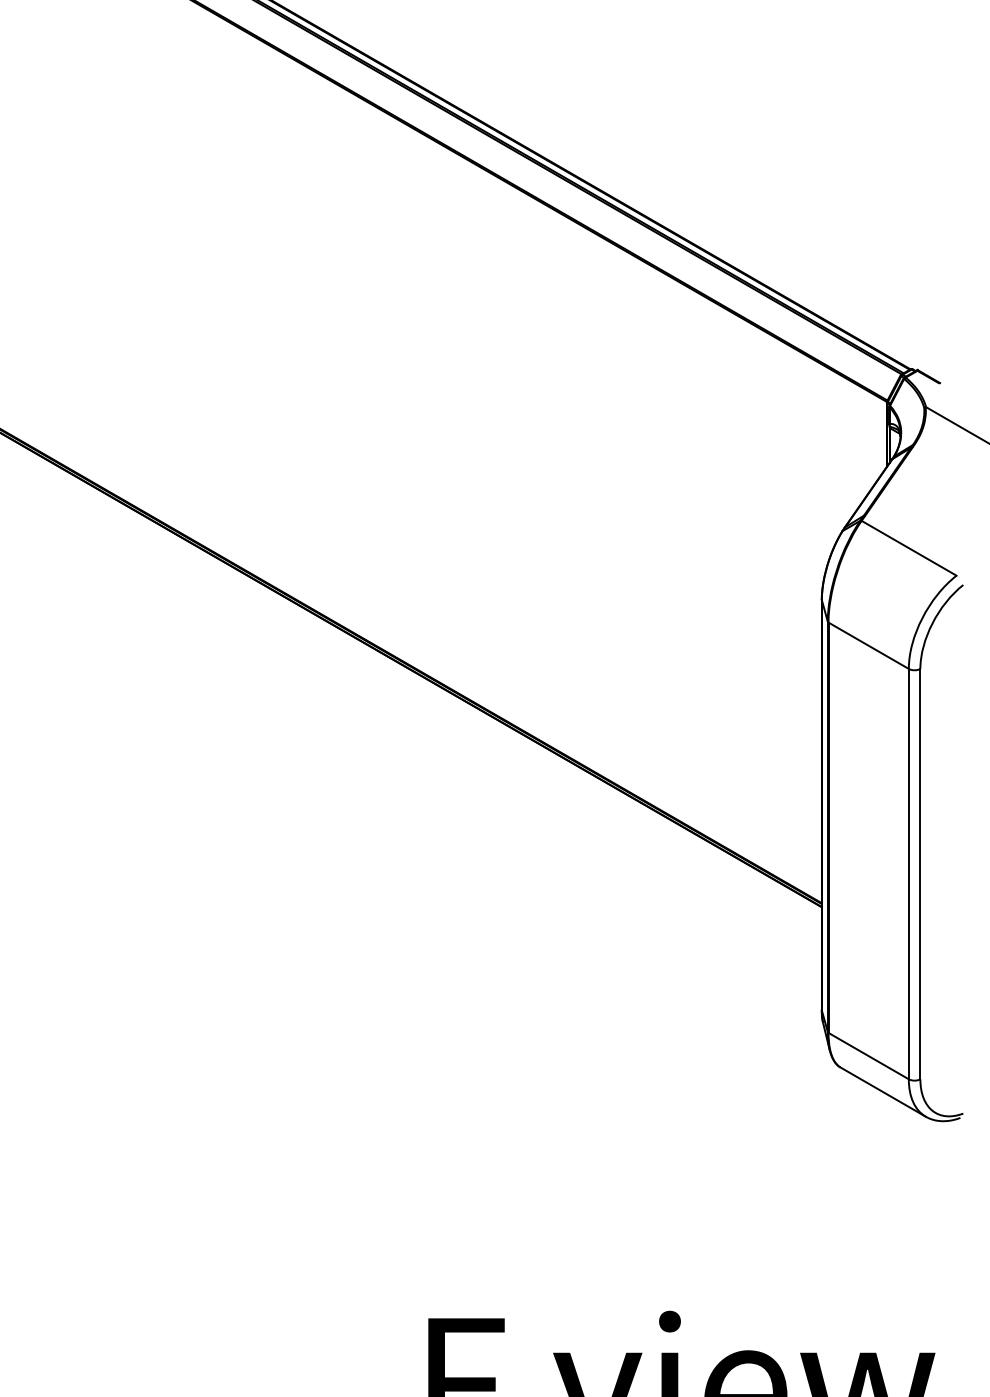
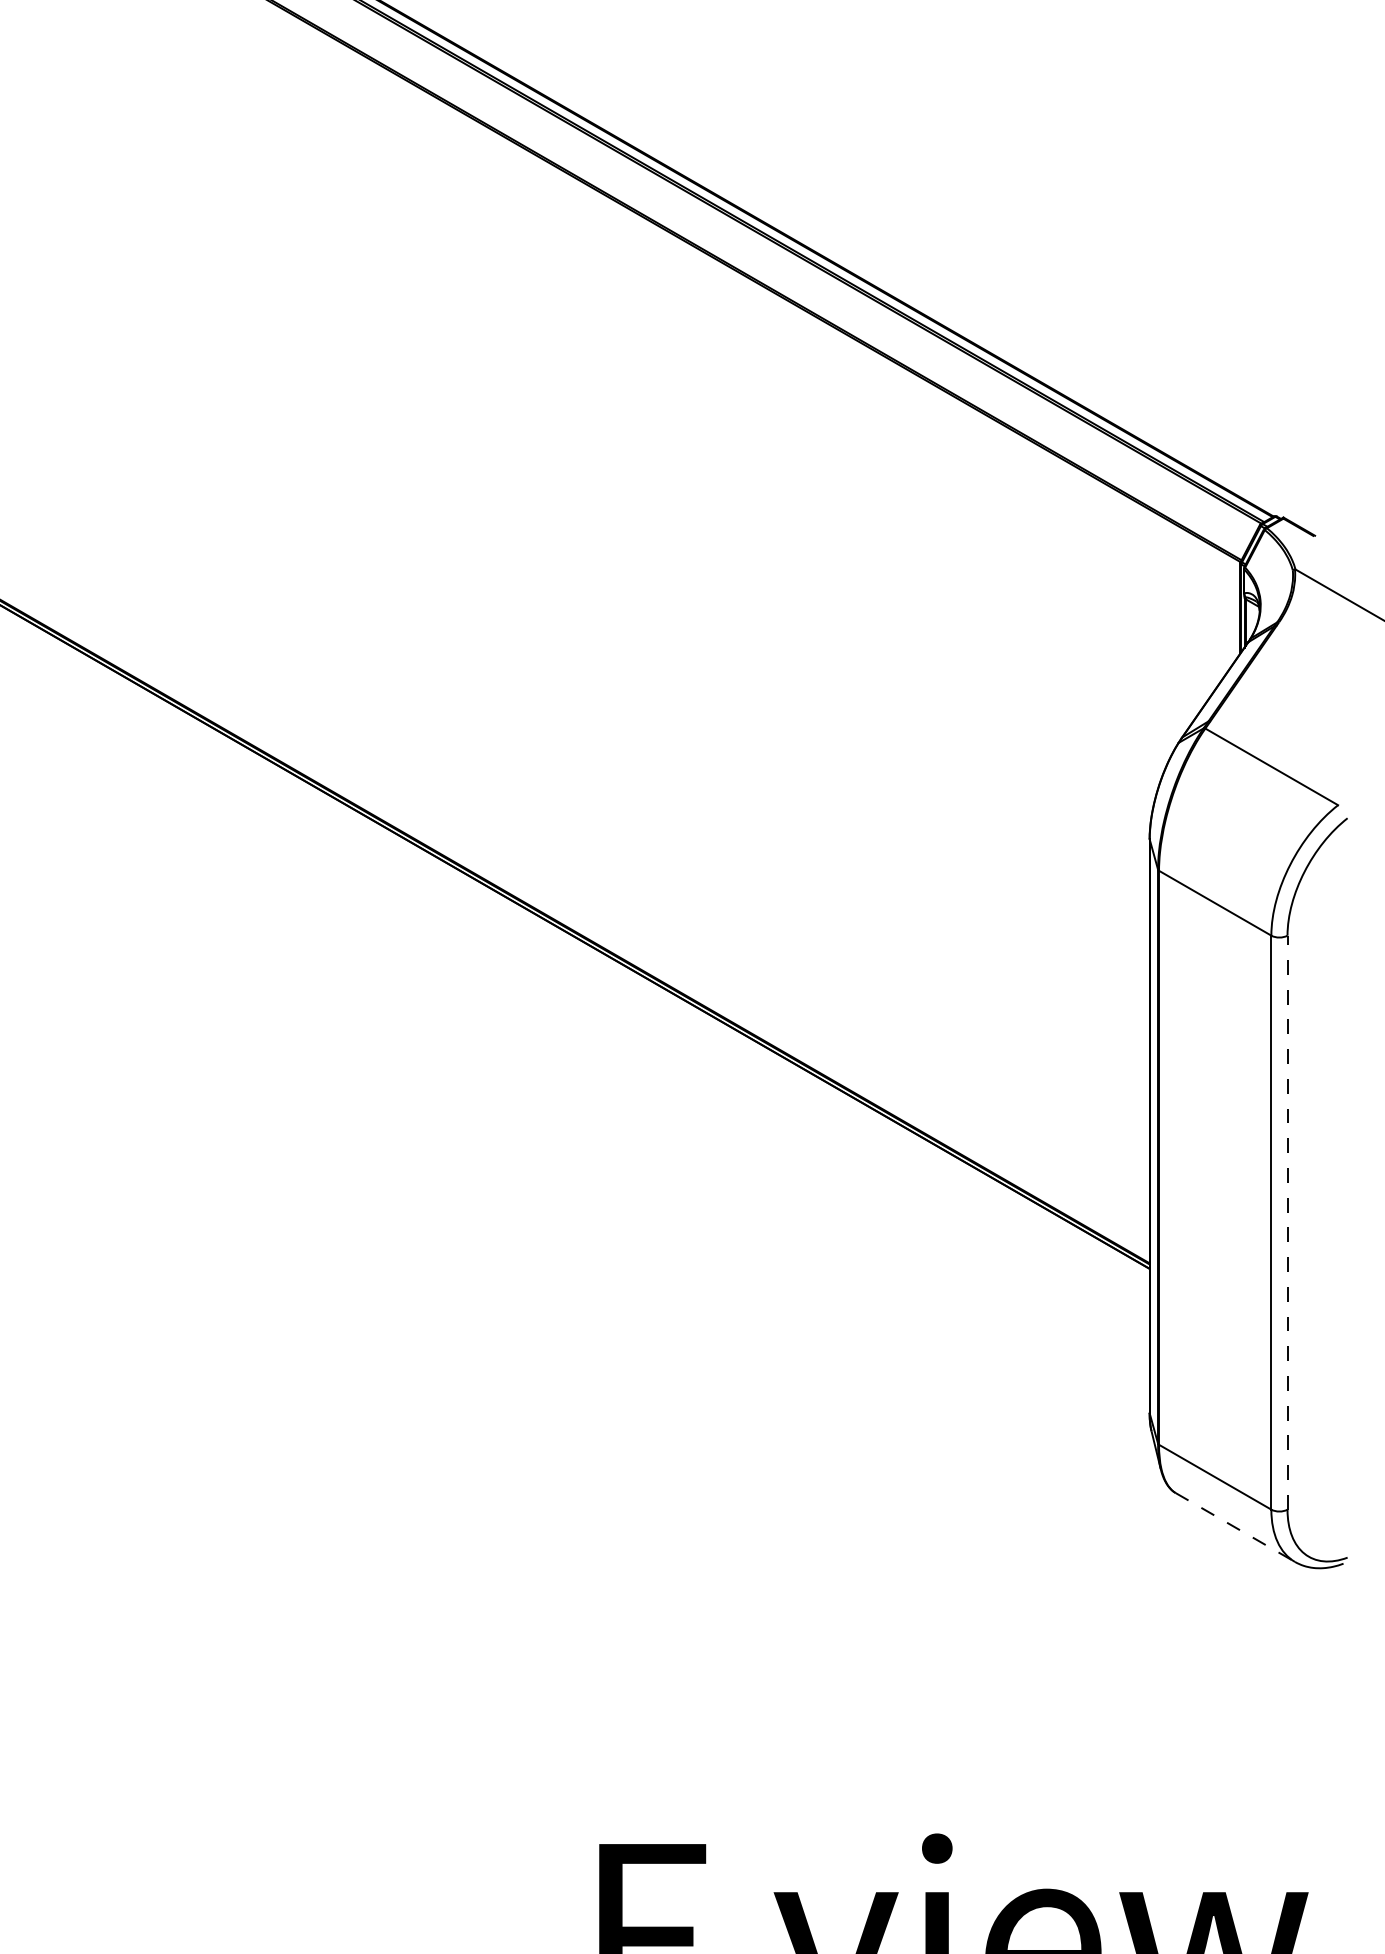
line: (920, 874) -> (1287, 1222), solid -> dashed
line: (883, 1092) -> (1235, 1527), solid -> dashed

